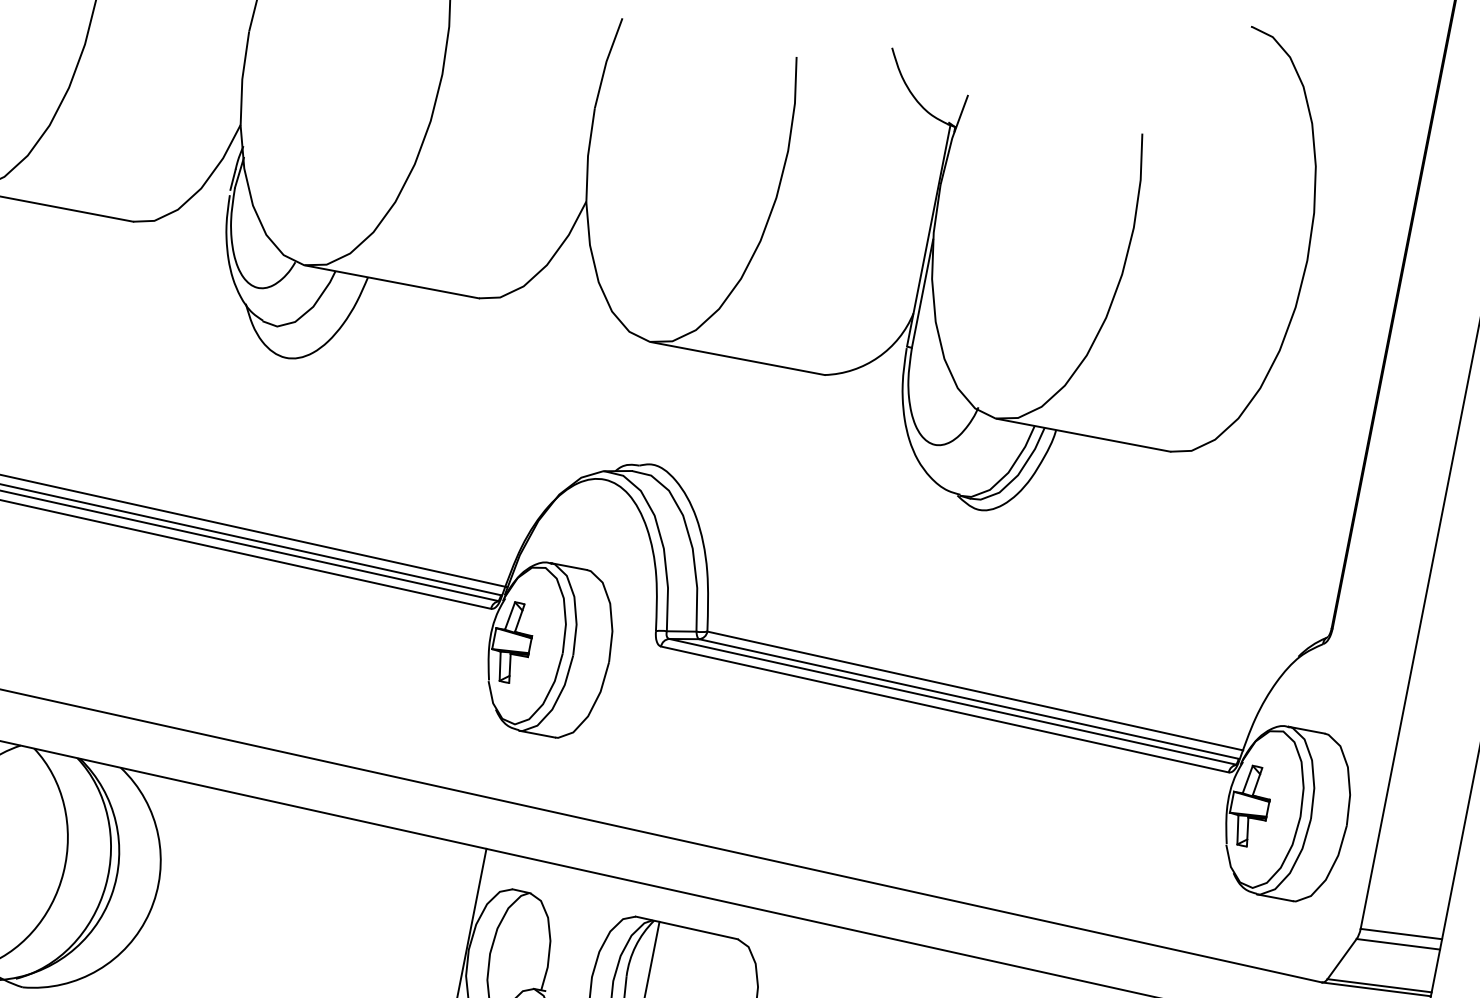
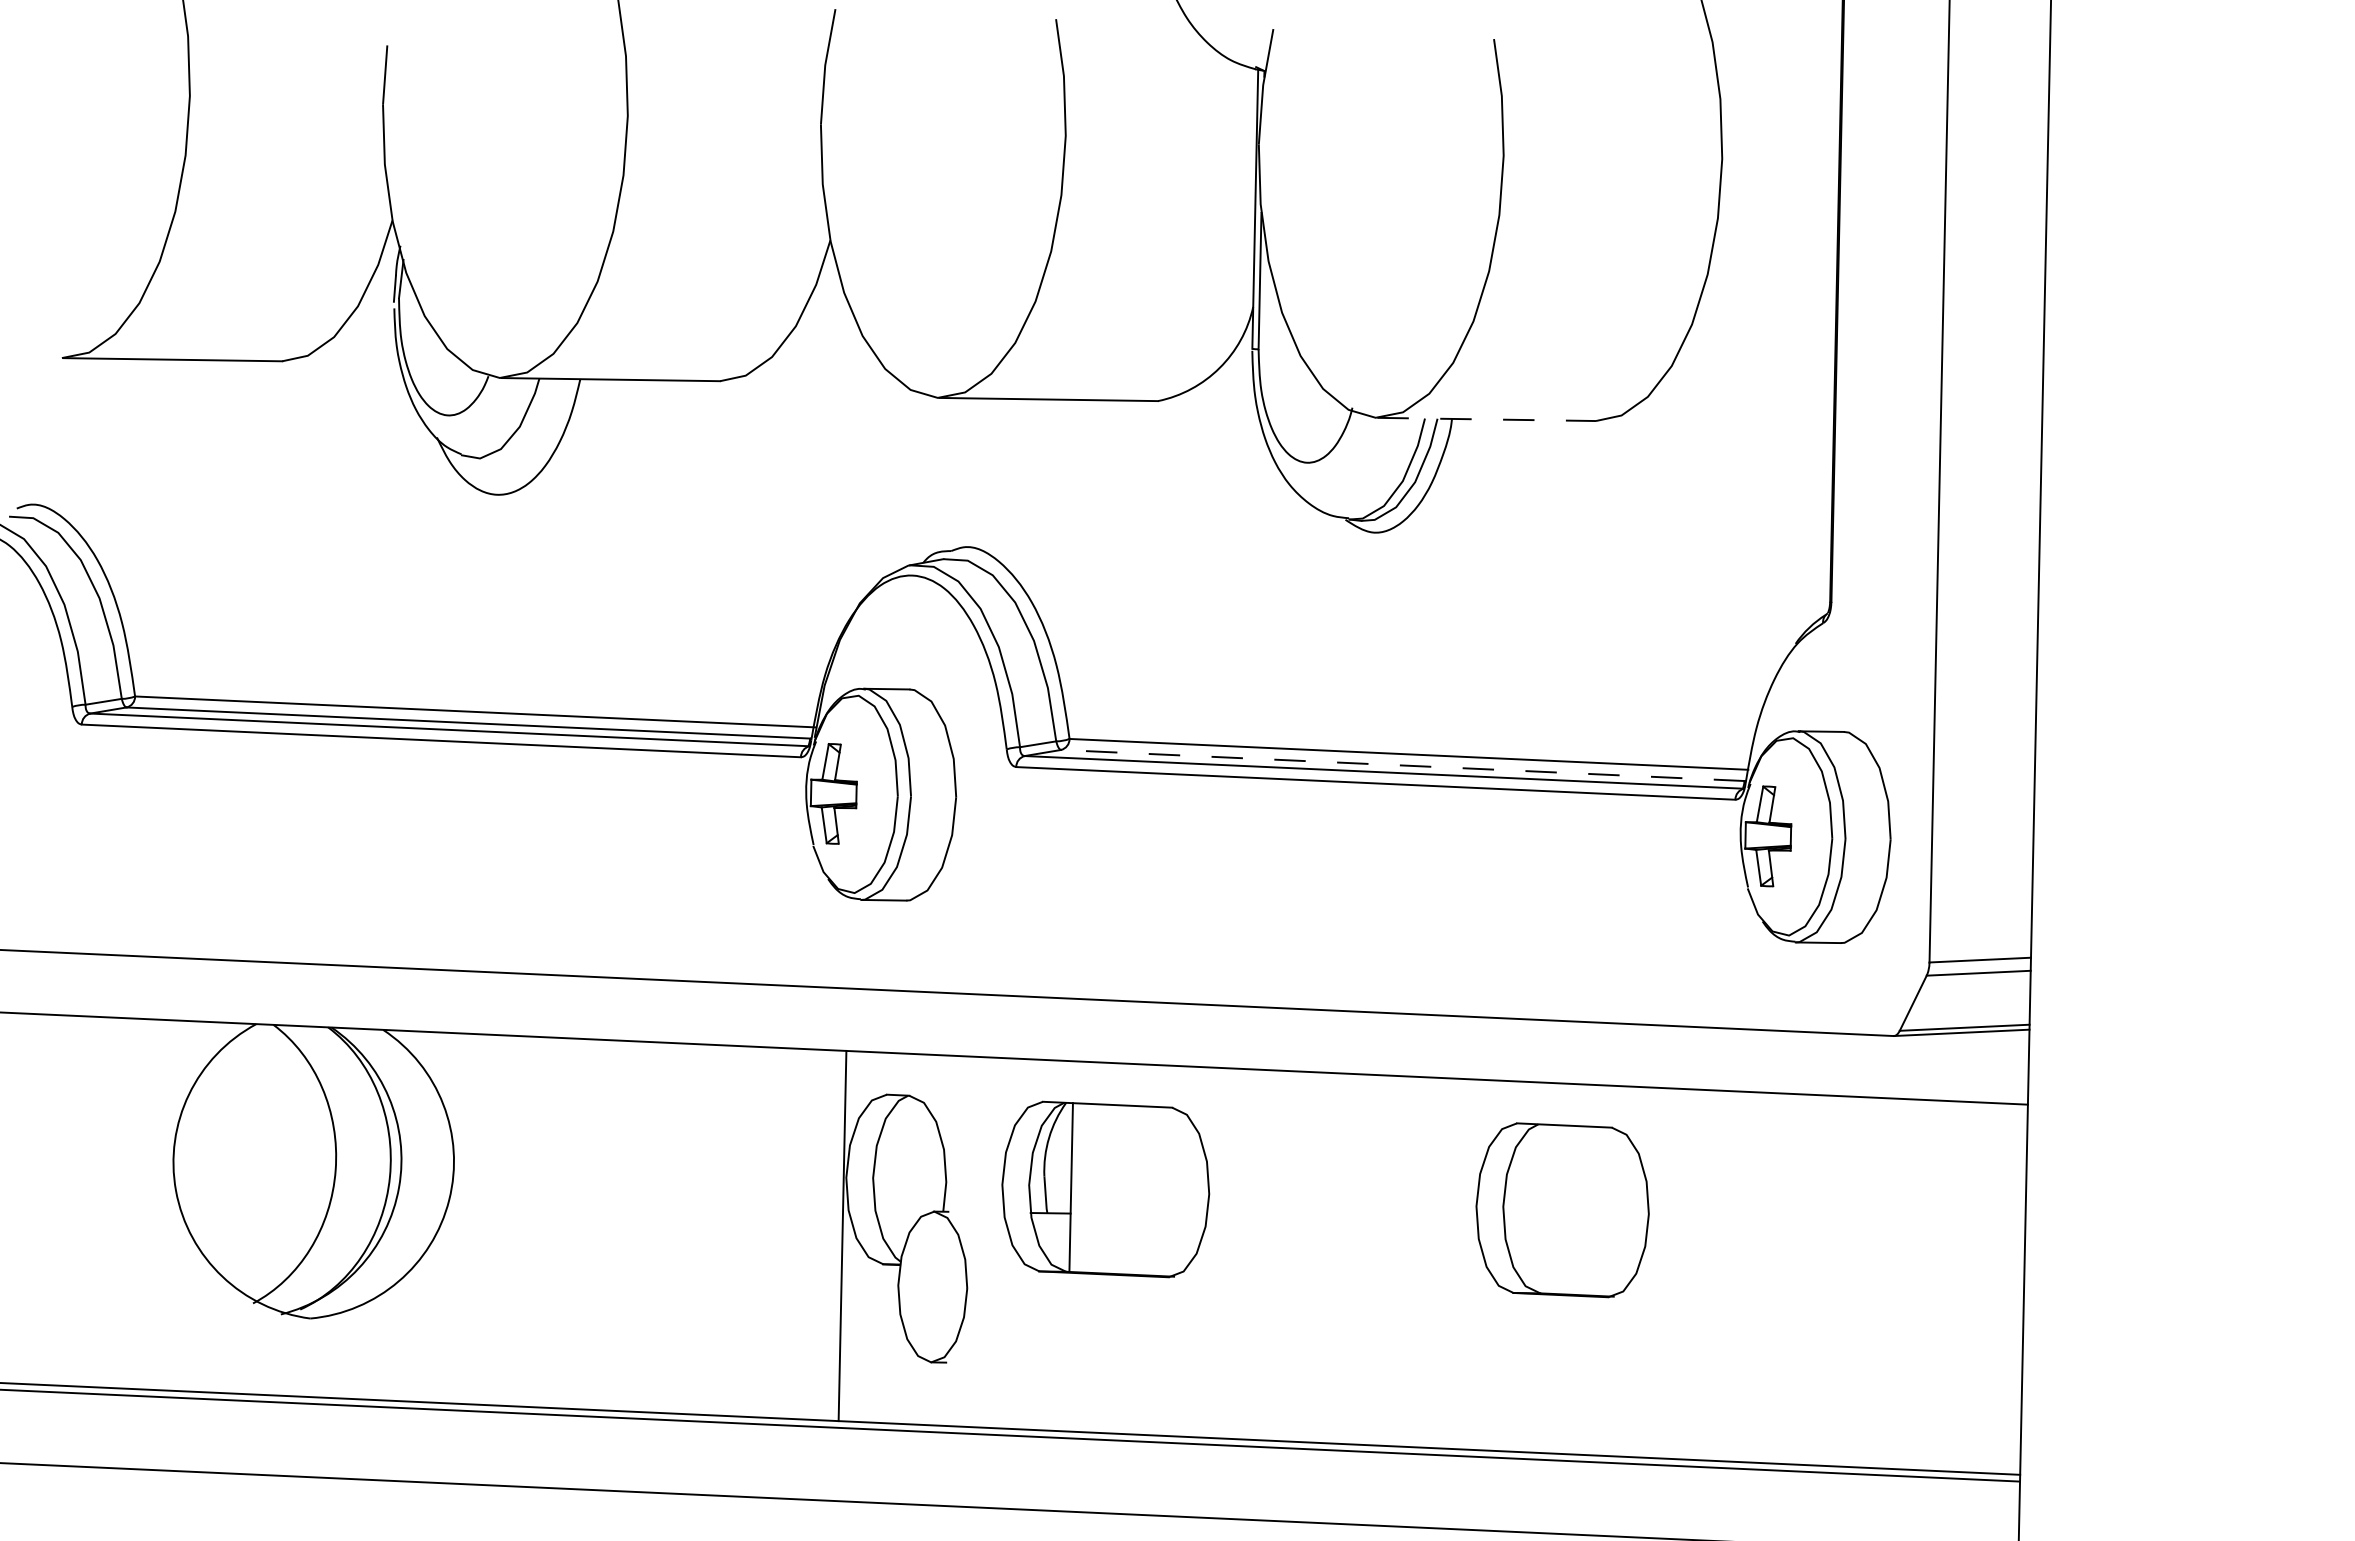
line: (1084, 435) -> (1487, 419), solid -> dashed
line: (968, 698) -> (1402, 765), solid -> dashed

